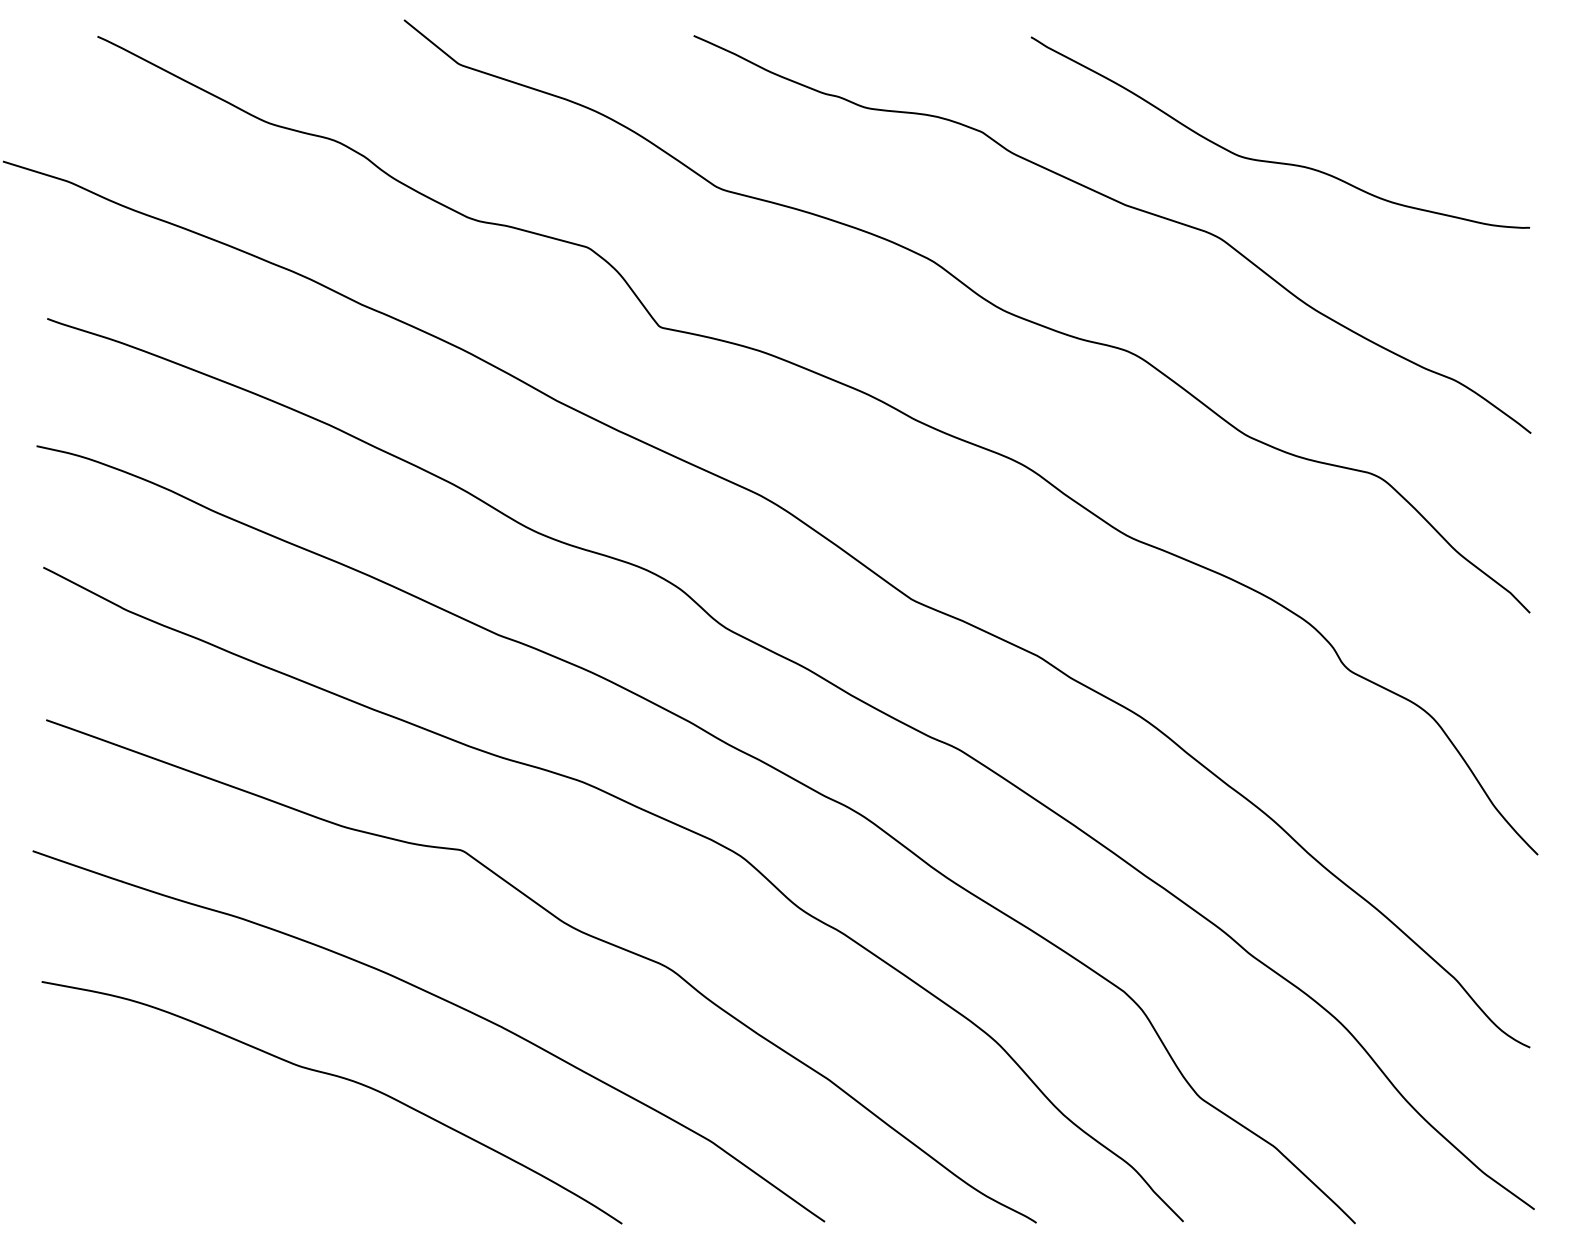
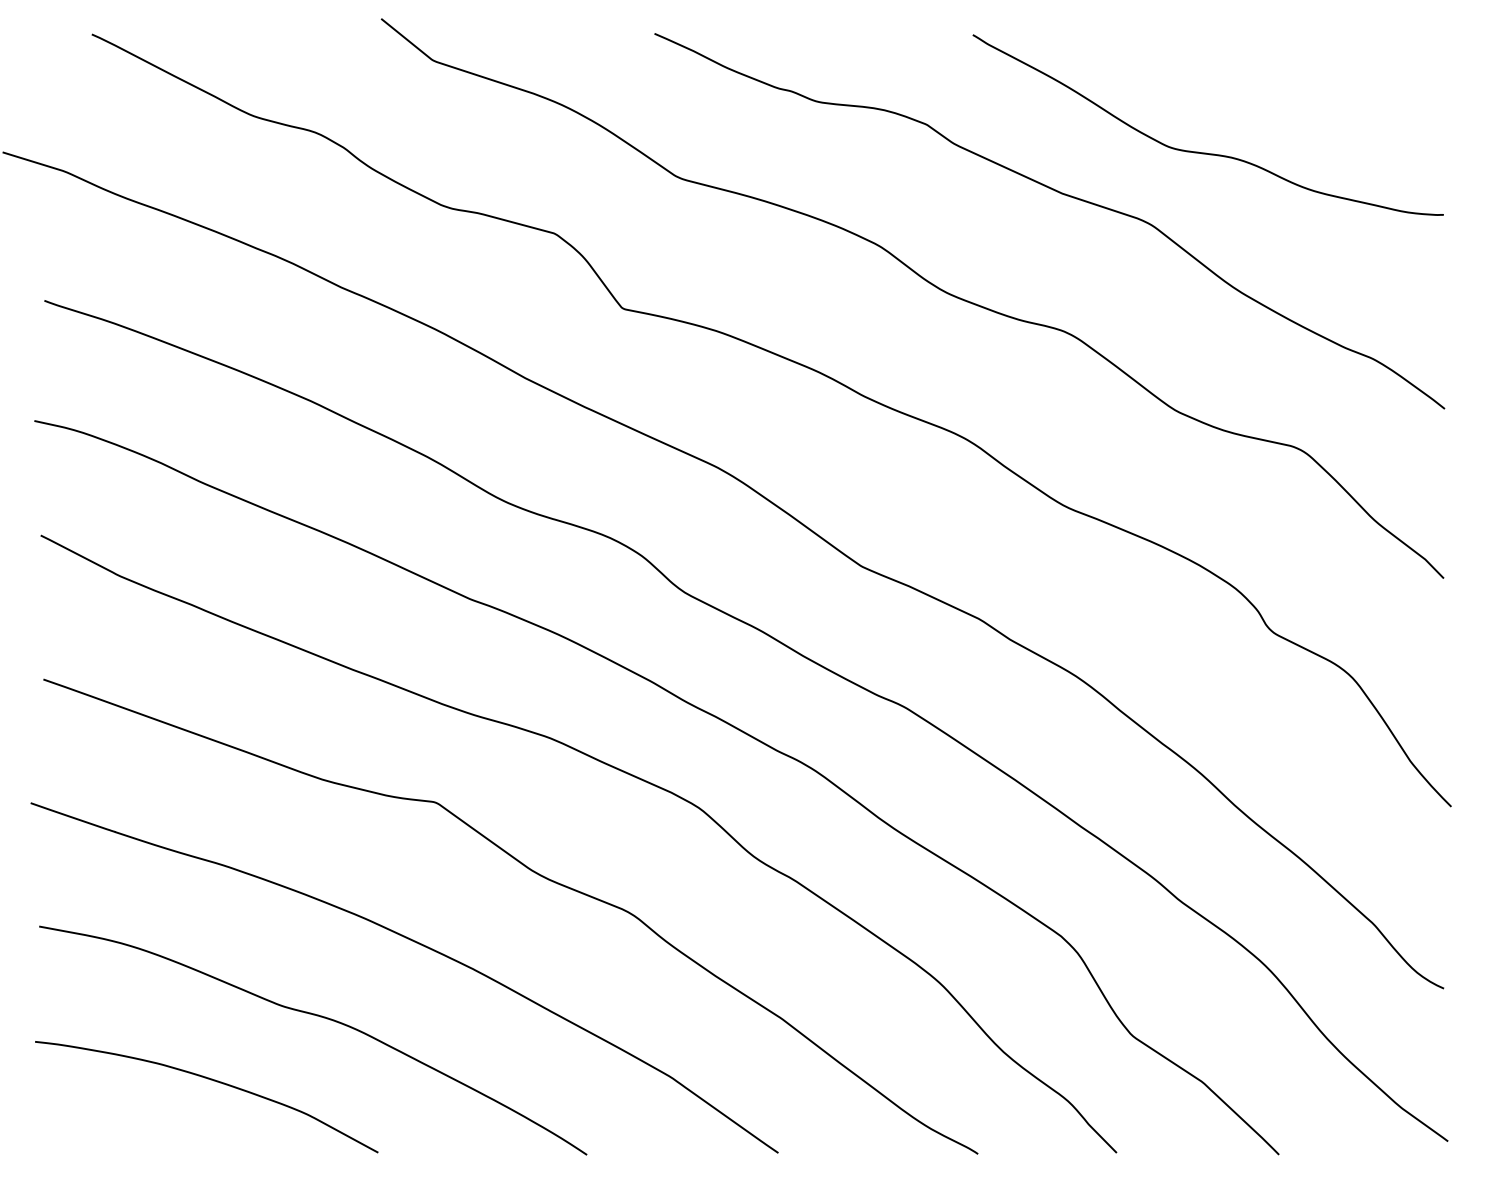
curve: (223, 1144) -> (210, 1080), added

